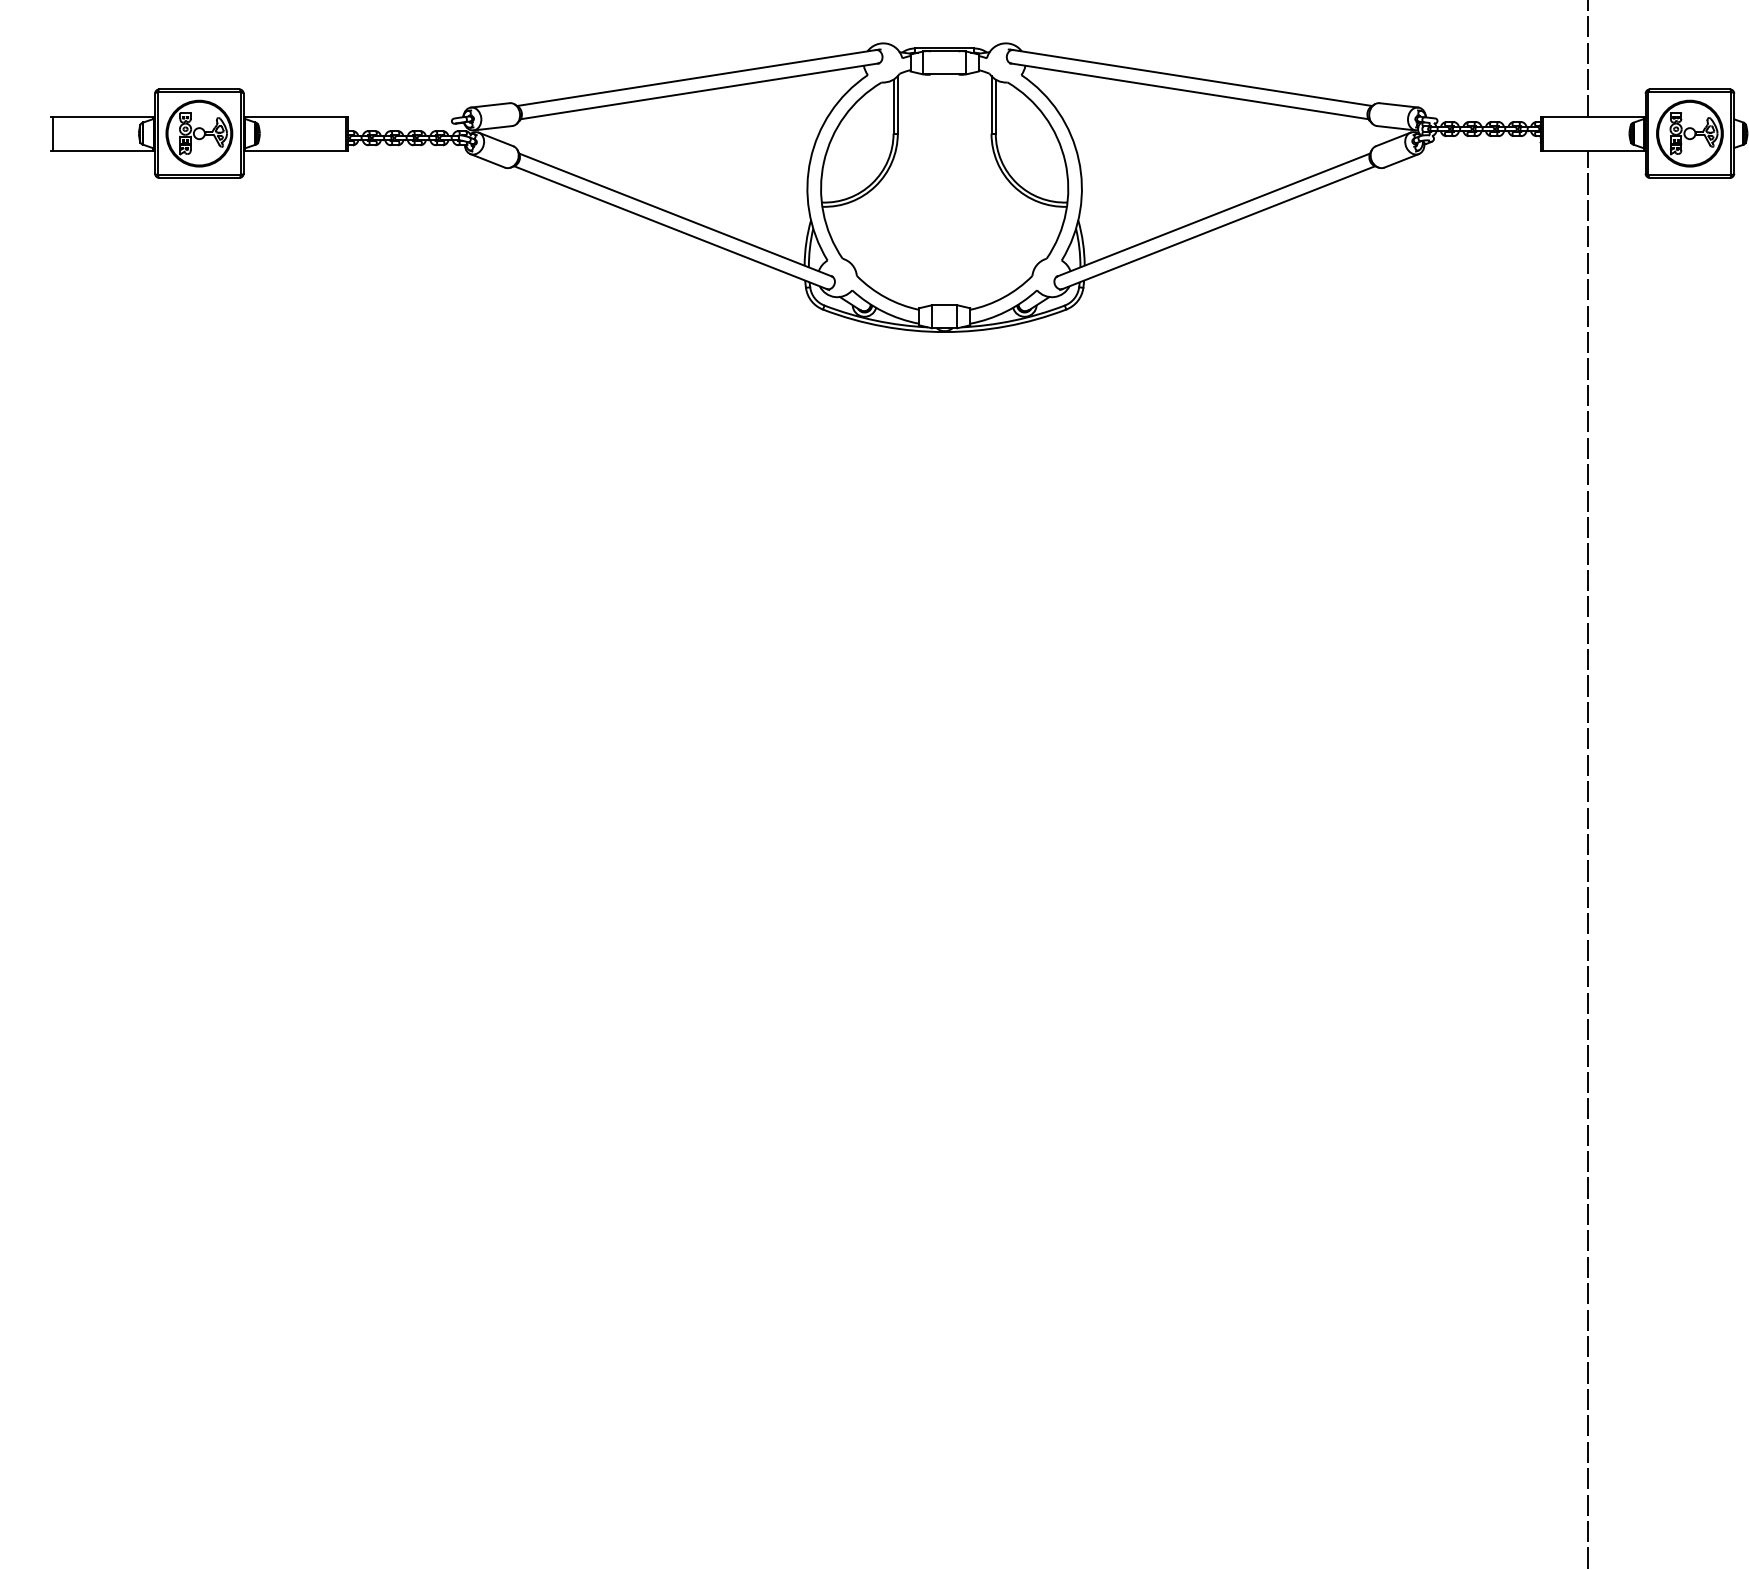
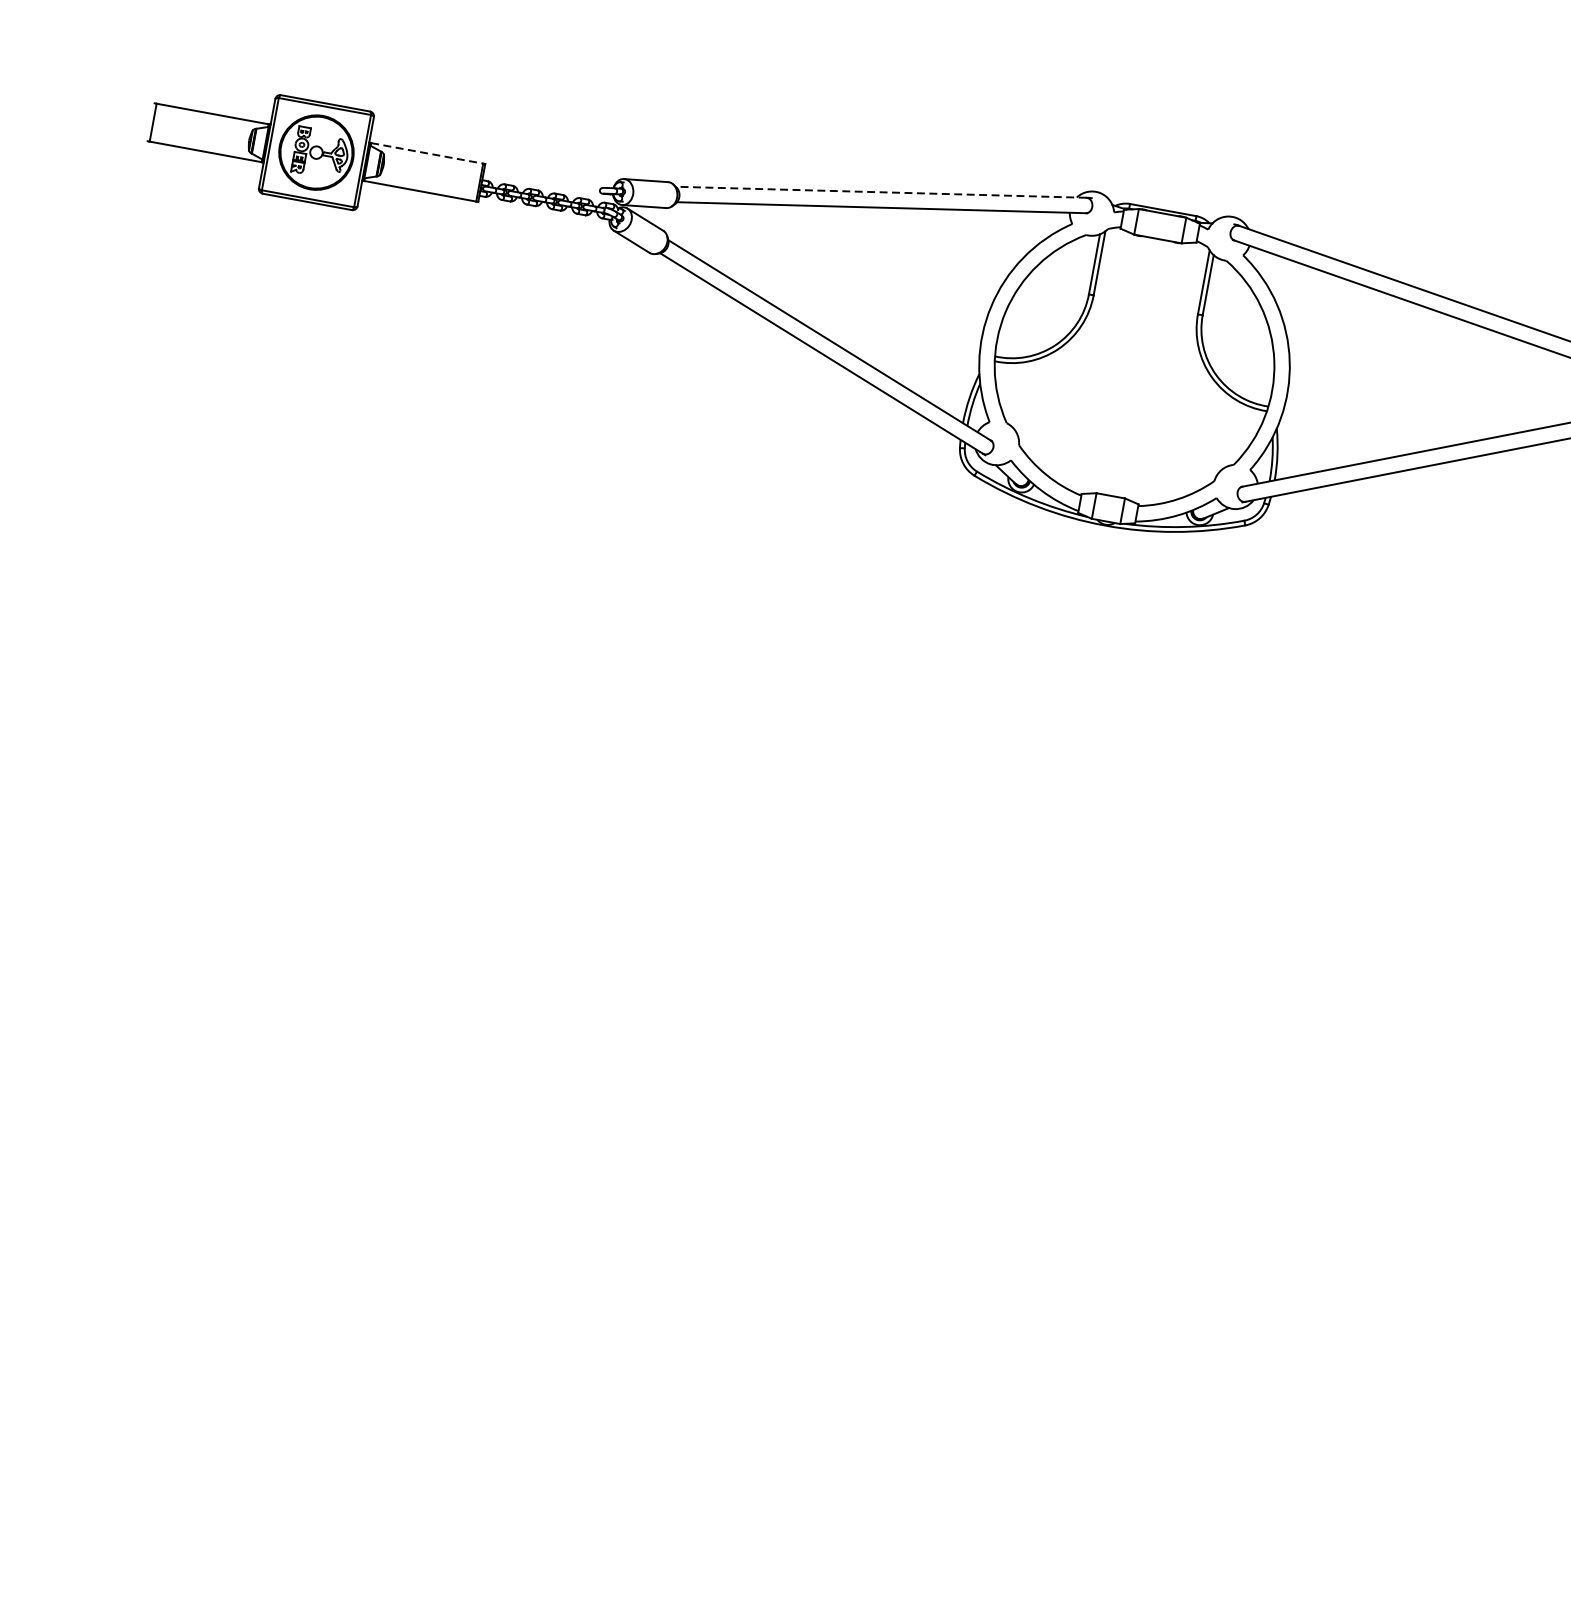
line: (696, 78) -> (880, 192), solid -> dashed
line: (296, 116) -> (428, 153), solid -> dashed

